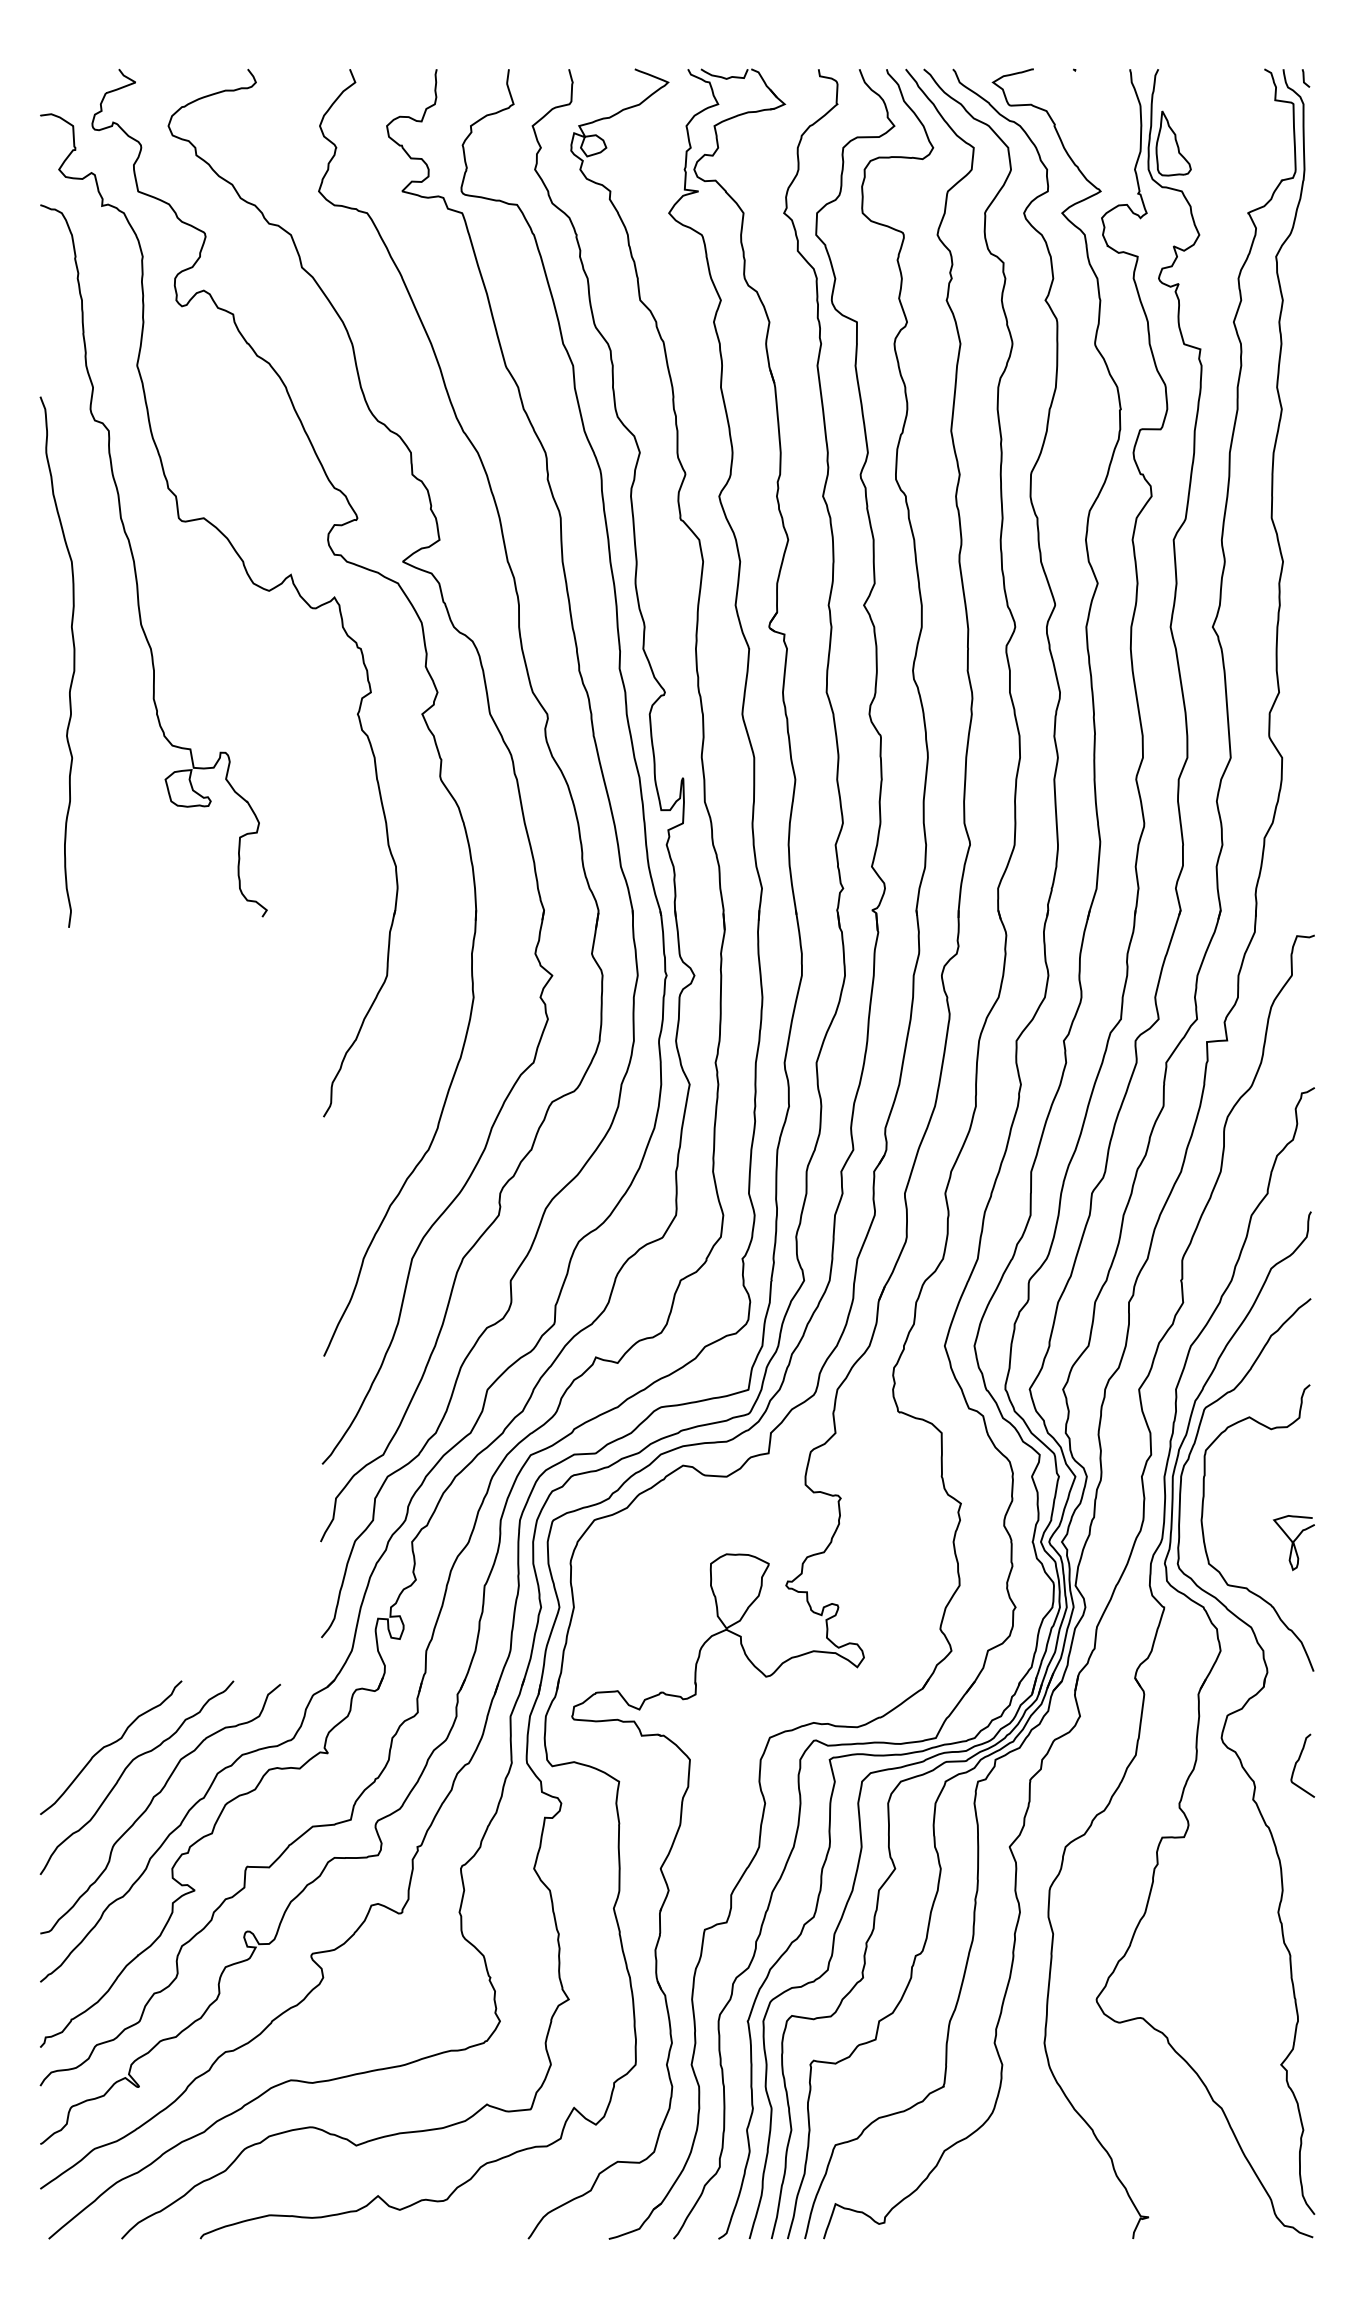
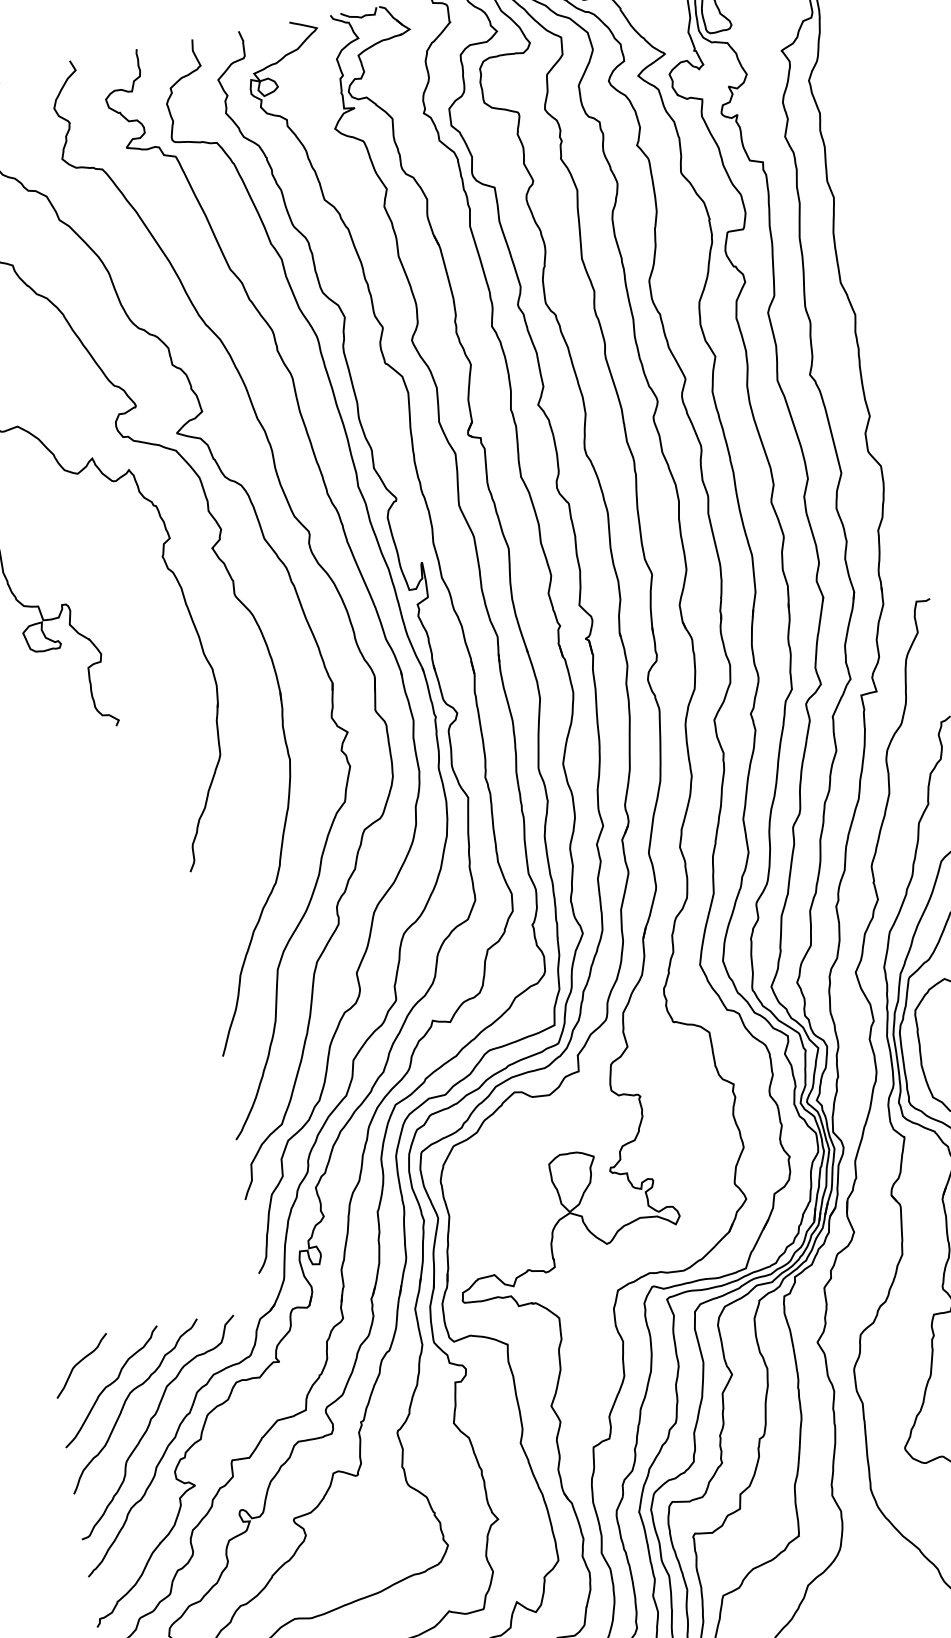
curve: (75, 1711) -> (79, 1363), added

